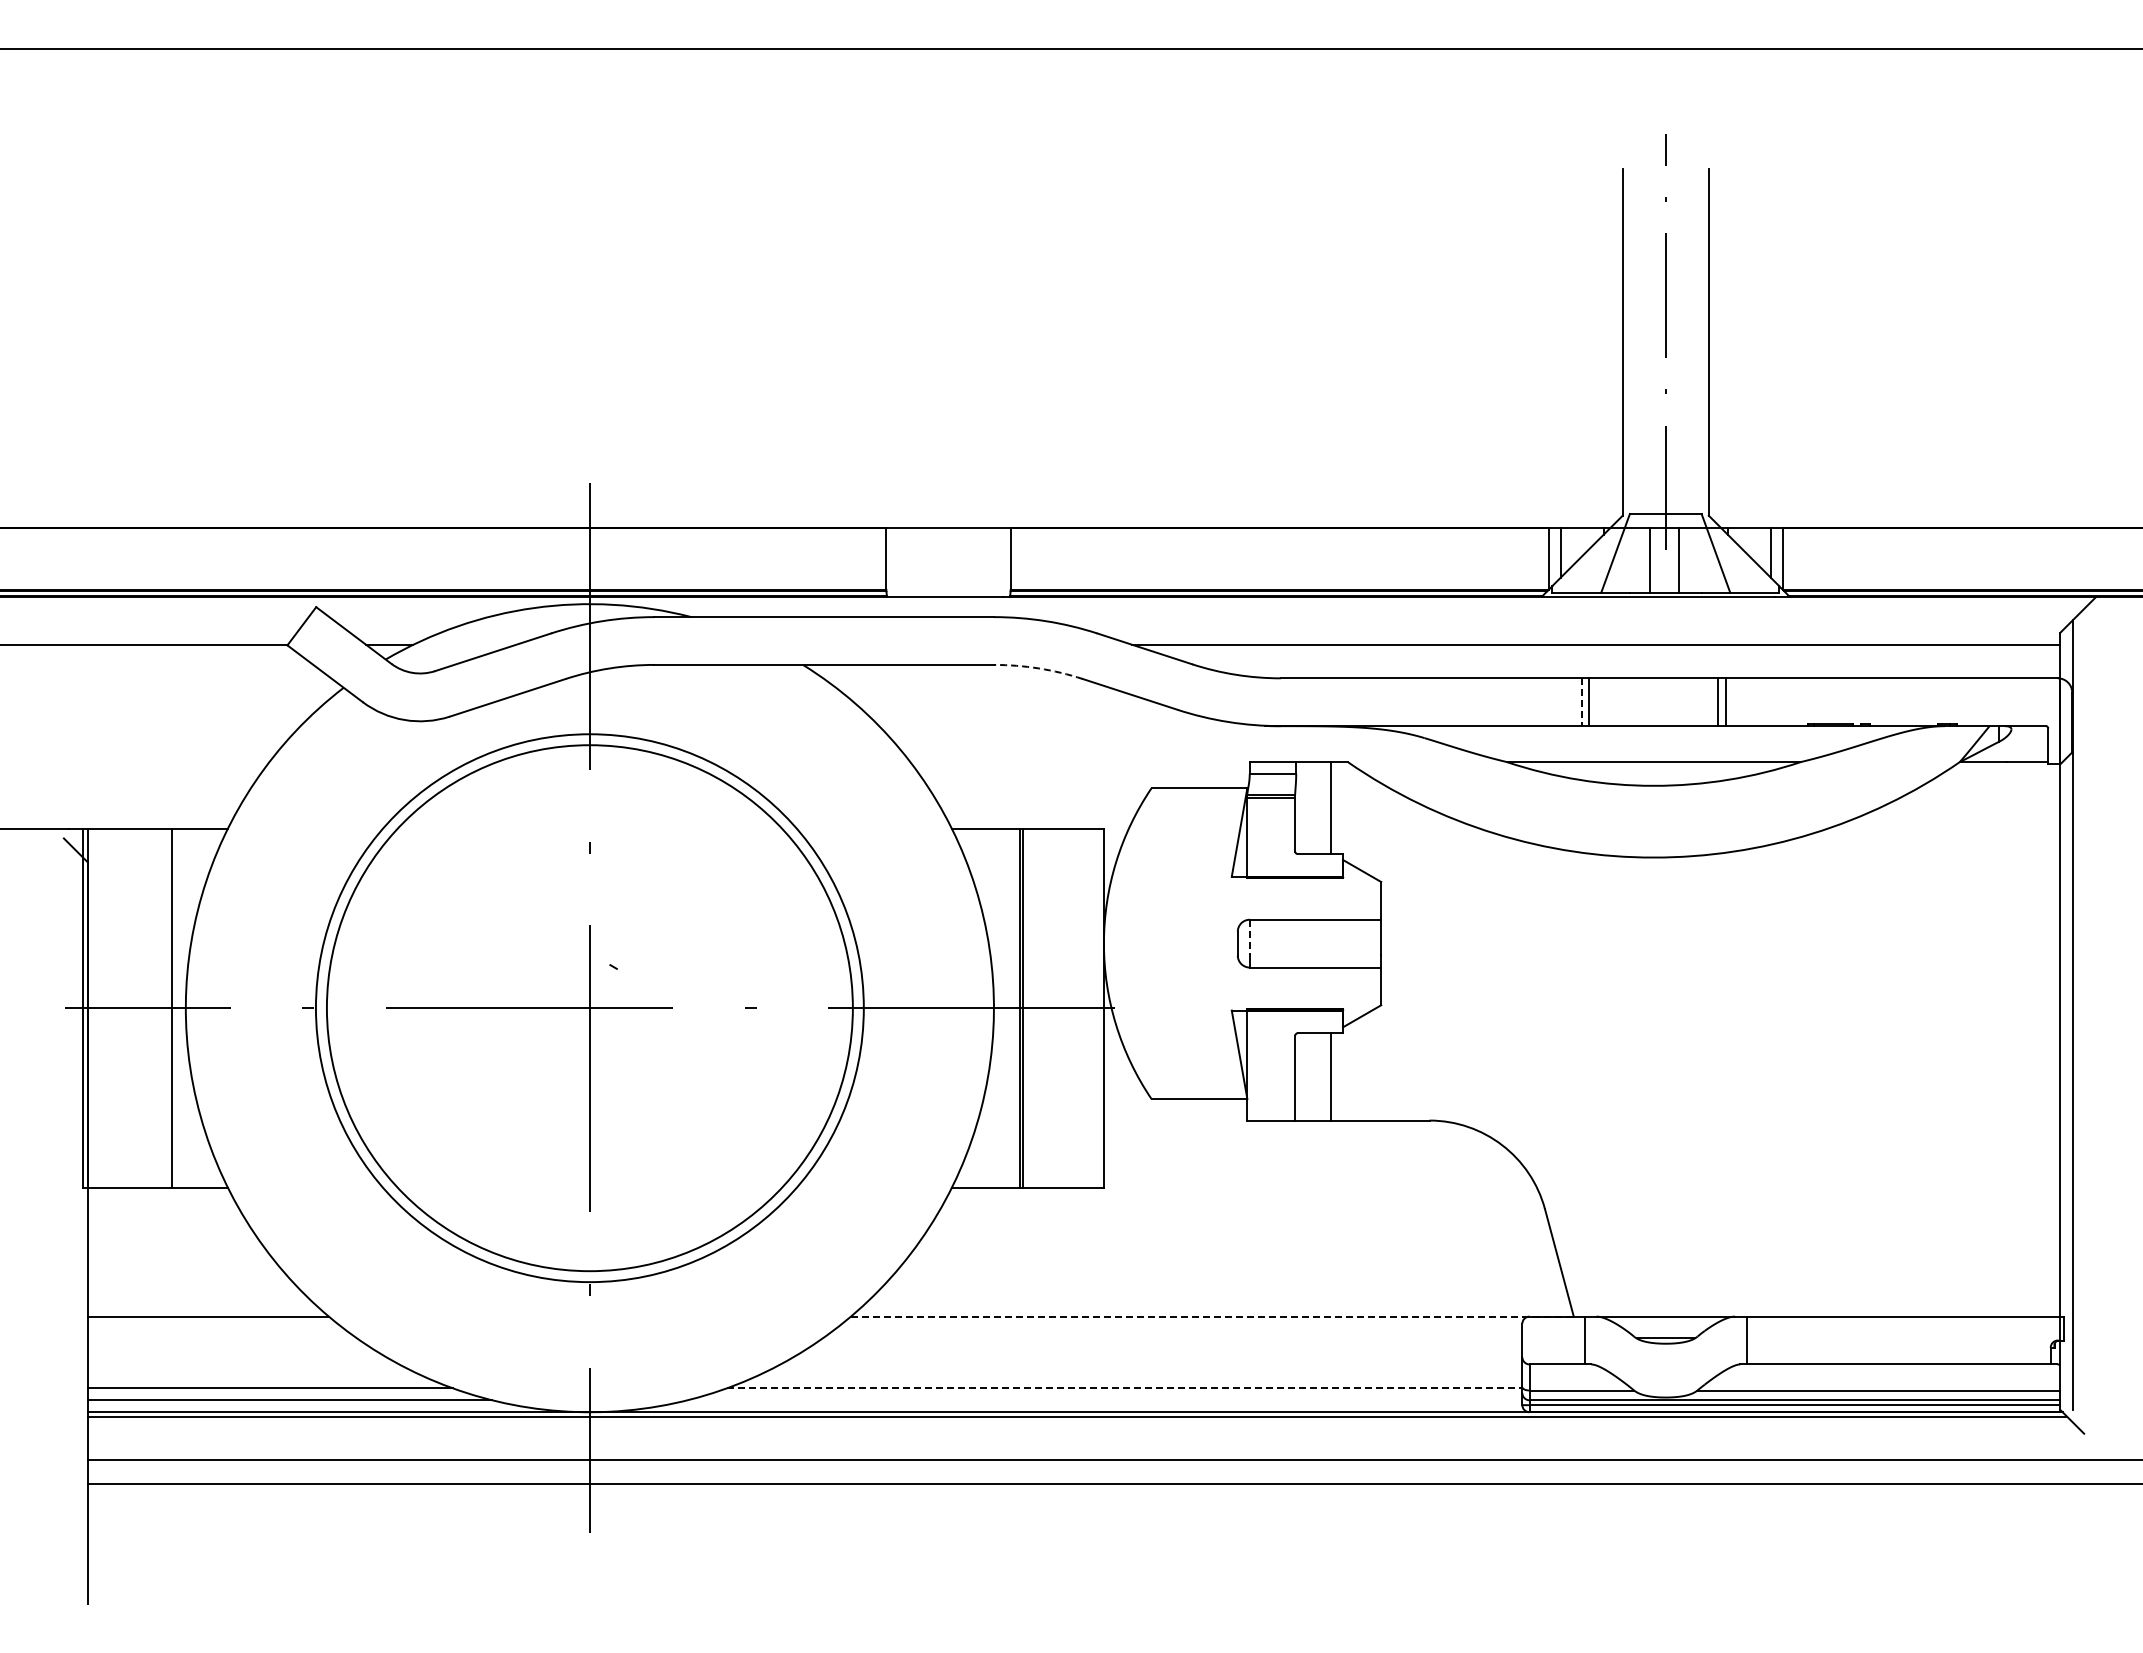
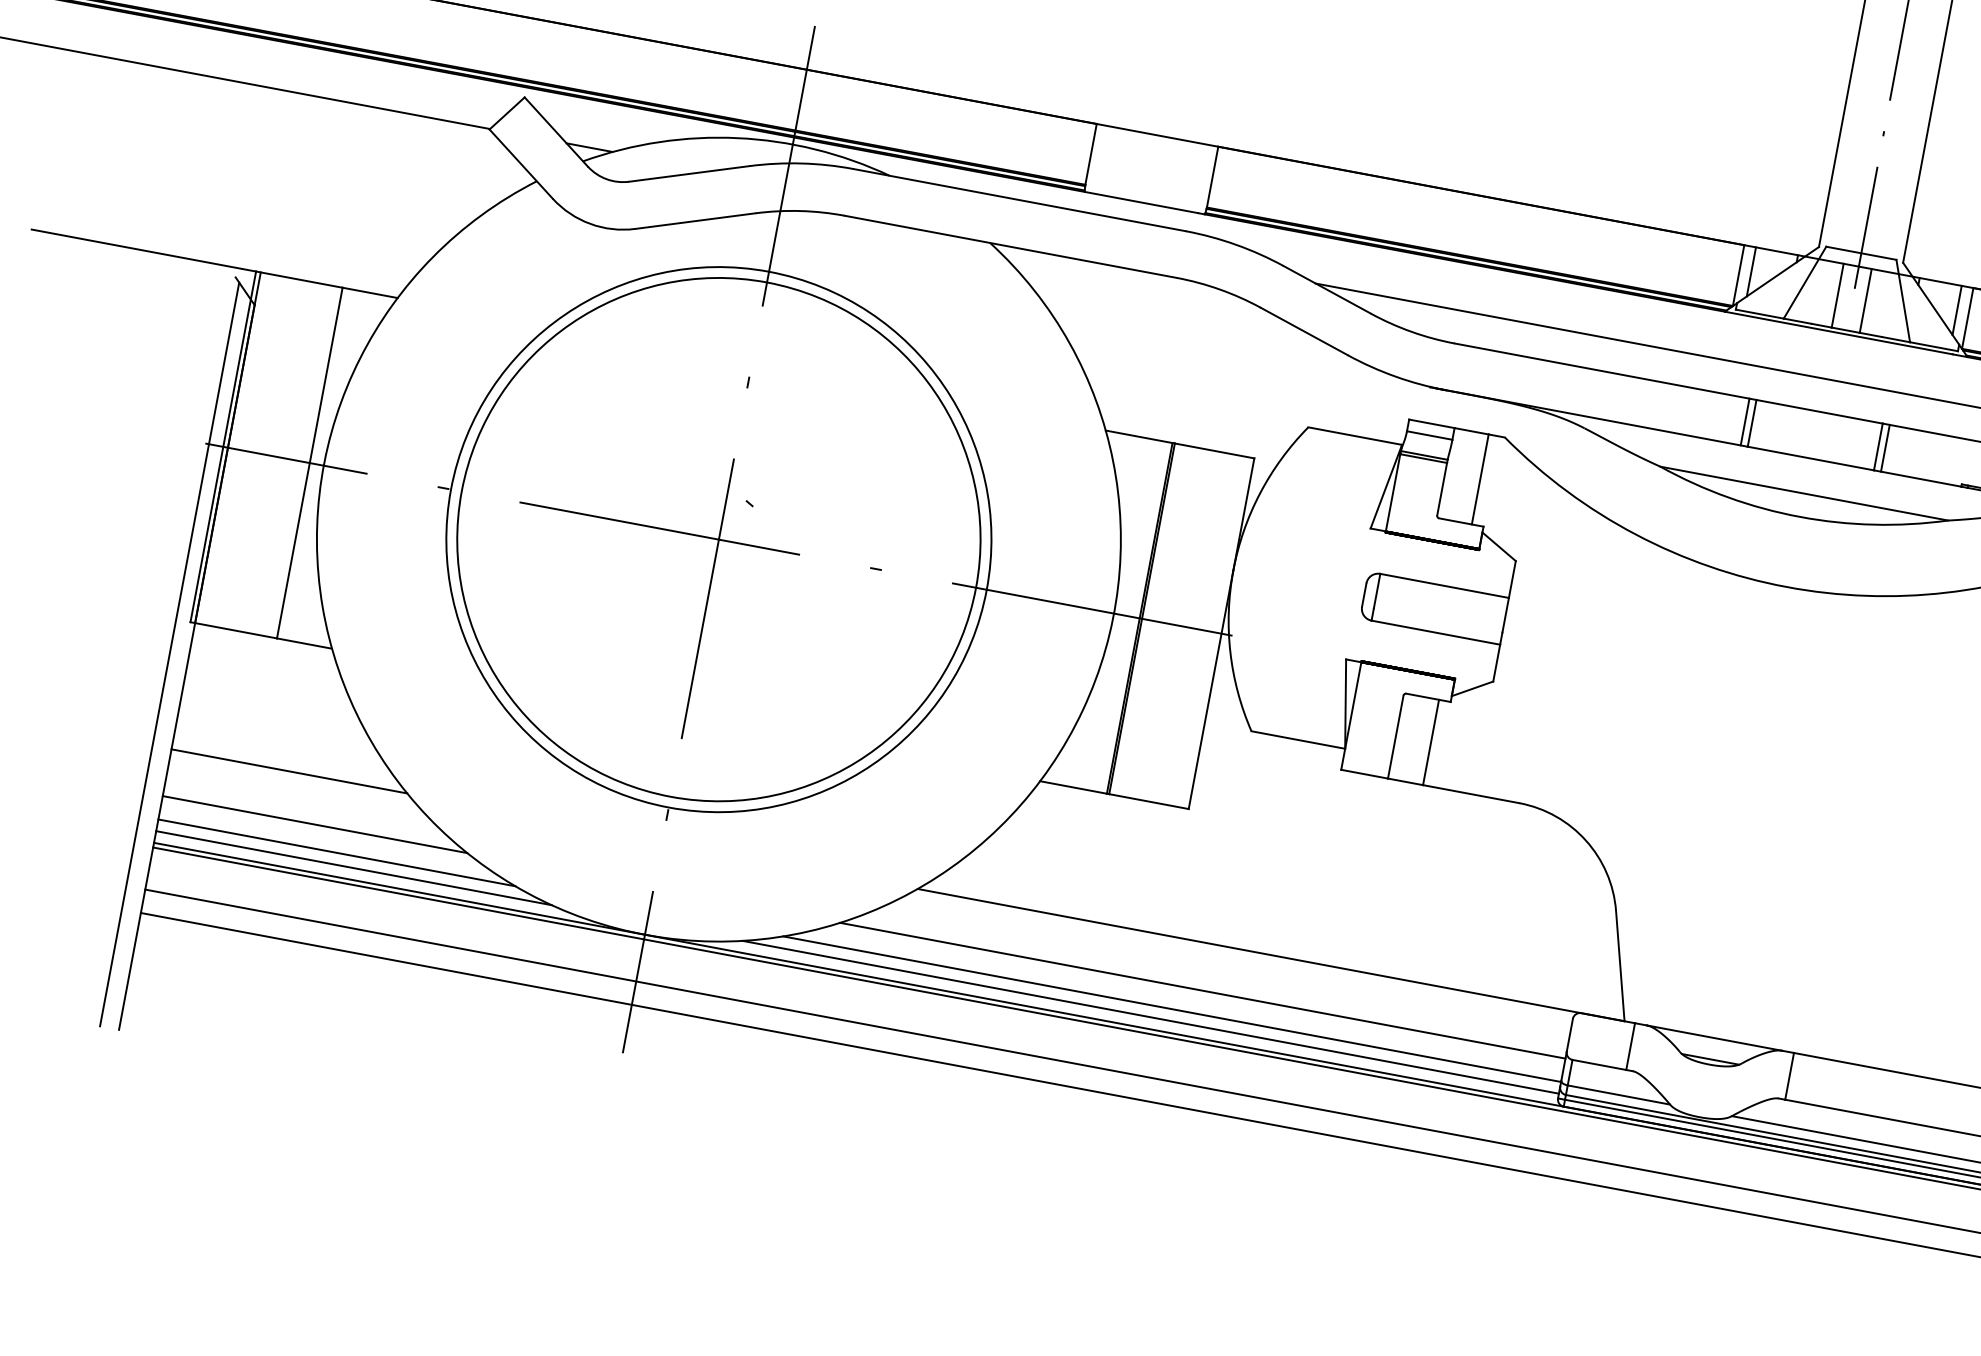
arc: (1038, 668) -> (1219, 289), dashed -> solid
line: (1582, 702) -> (1745, 422), dashed -> solid
line: (1249, 937) -> (1376, 591), dashed -> solid
line: (68, 1222) -> (169, 653), added
line: (1212, 1316) -> (1271, 955), dashed -> solid
line: (243, 1364) -> (314, 824), added
line: (1151, 1364) -> (1202, 990), added
line: (1124, 1388) -> (1172, 1009), dashed -> solid
line: (1104, 1400) -> (1150, 1017), added

